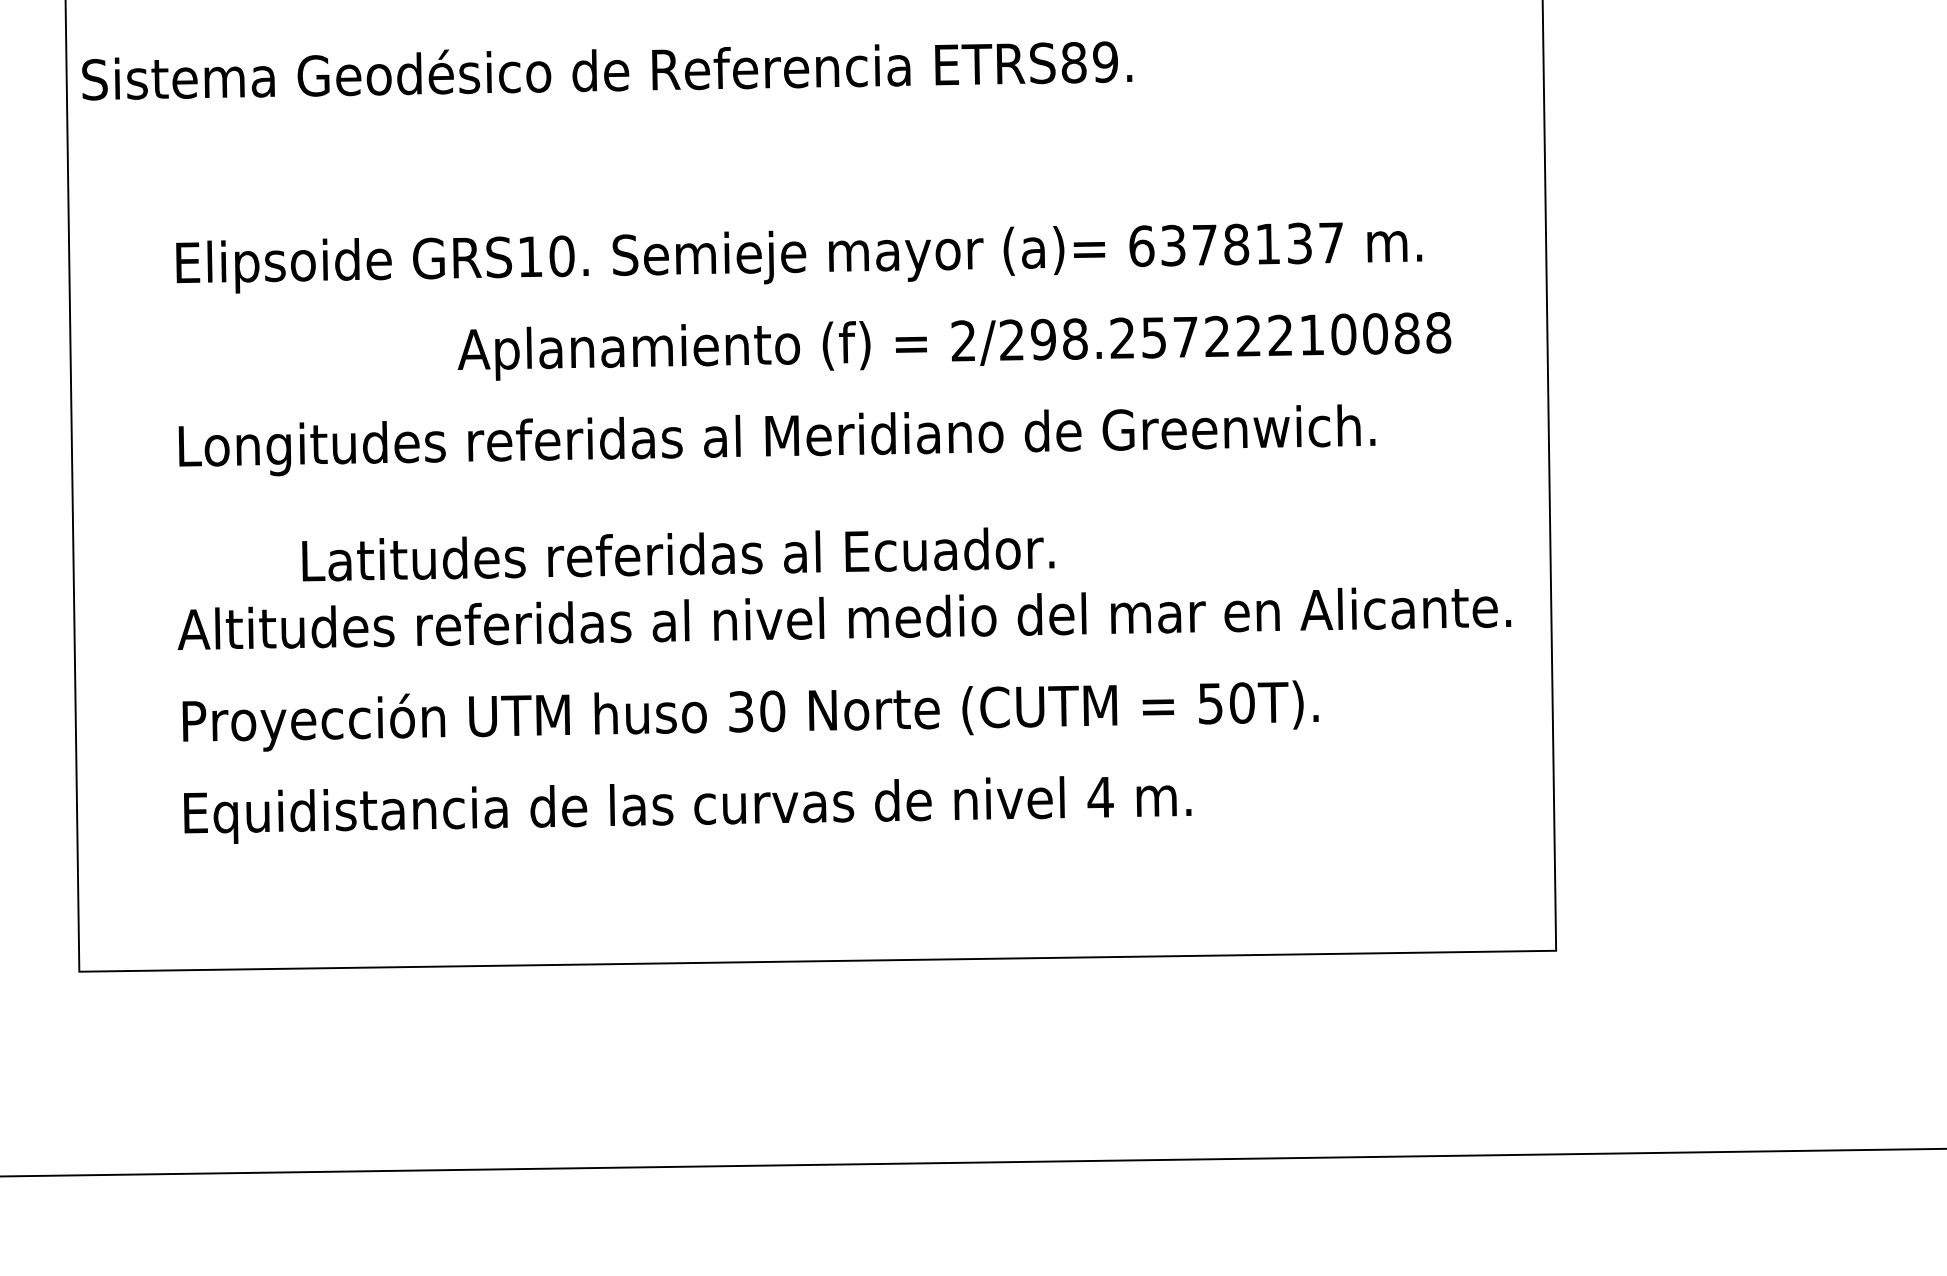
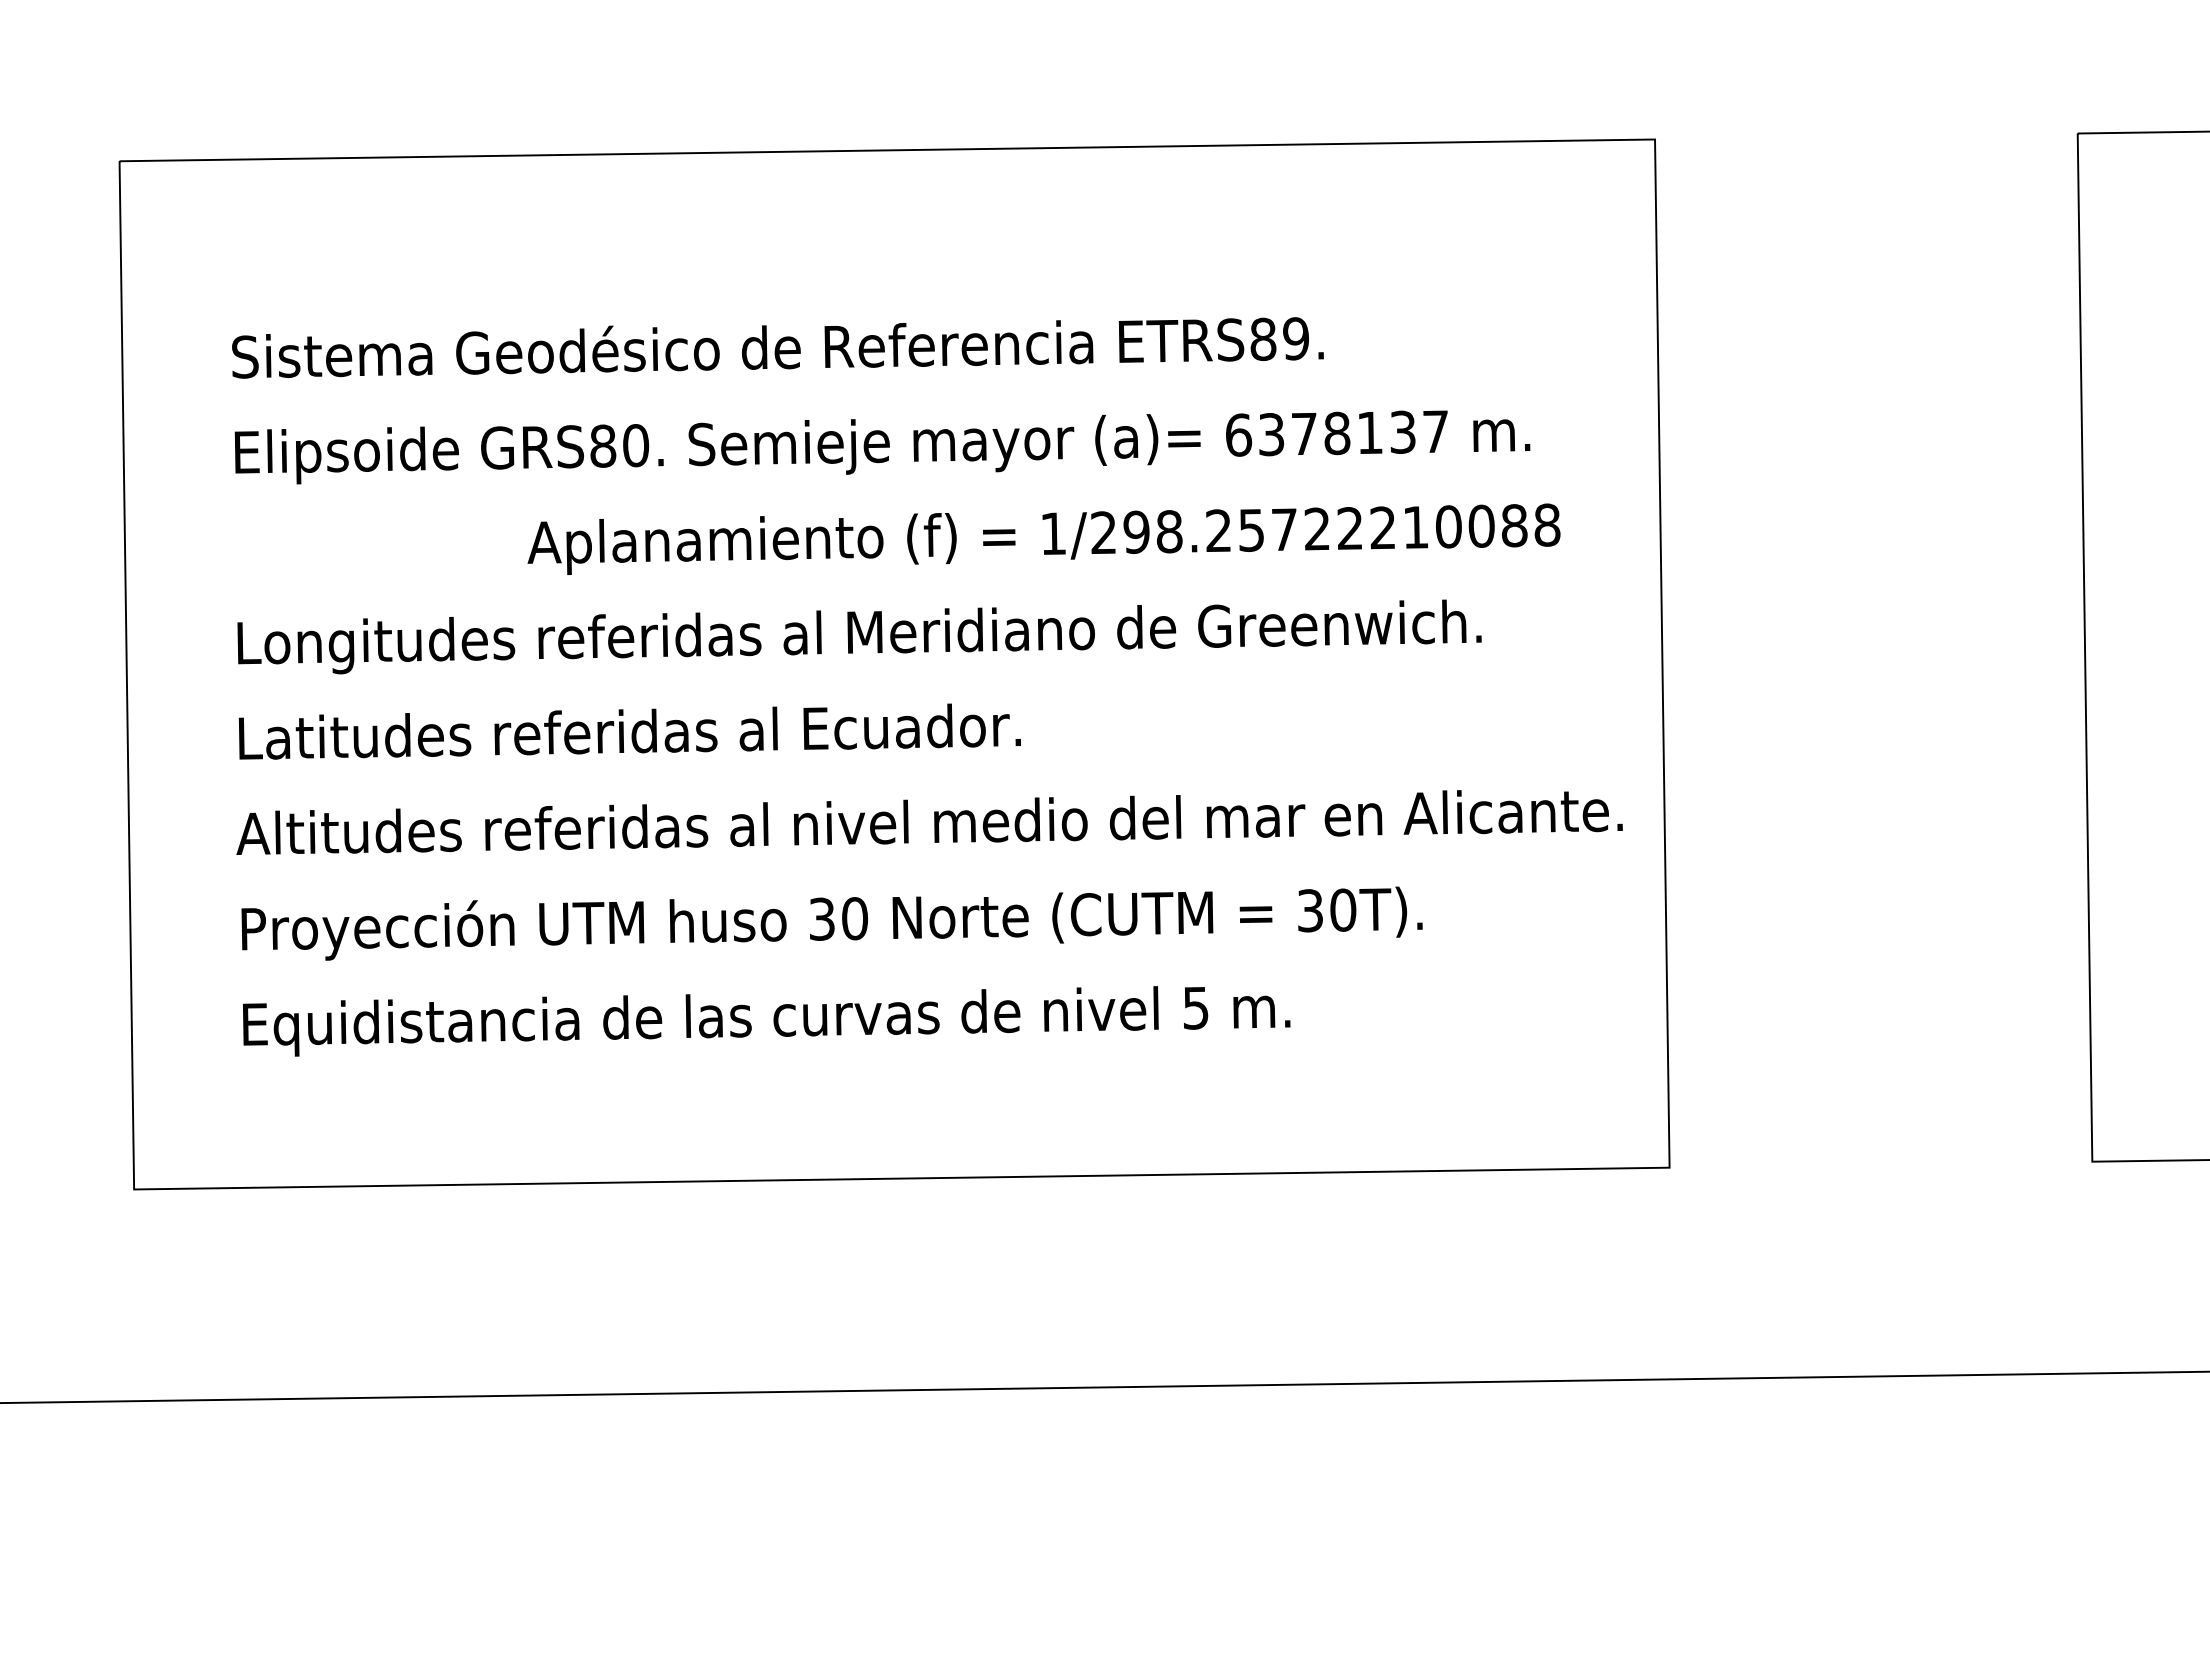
text: (606, 70) -> (777, 347), moved
text: (530, 256) -> (603, 445), GRS10. -> GRS80.
text: (963, 340) -> (1053, 533), 2/298.25722210088 -> 1/298.25722210088
text: (677, 554) -> (629, 731), moved
text: (1210, 703) -> (1310, 910), 50T). -> 30T).
text: (1100, 797) -> (1195, 1008), 4 -> 5

